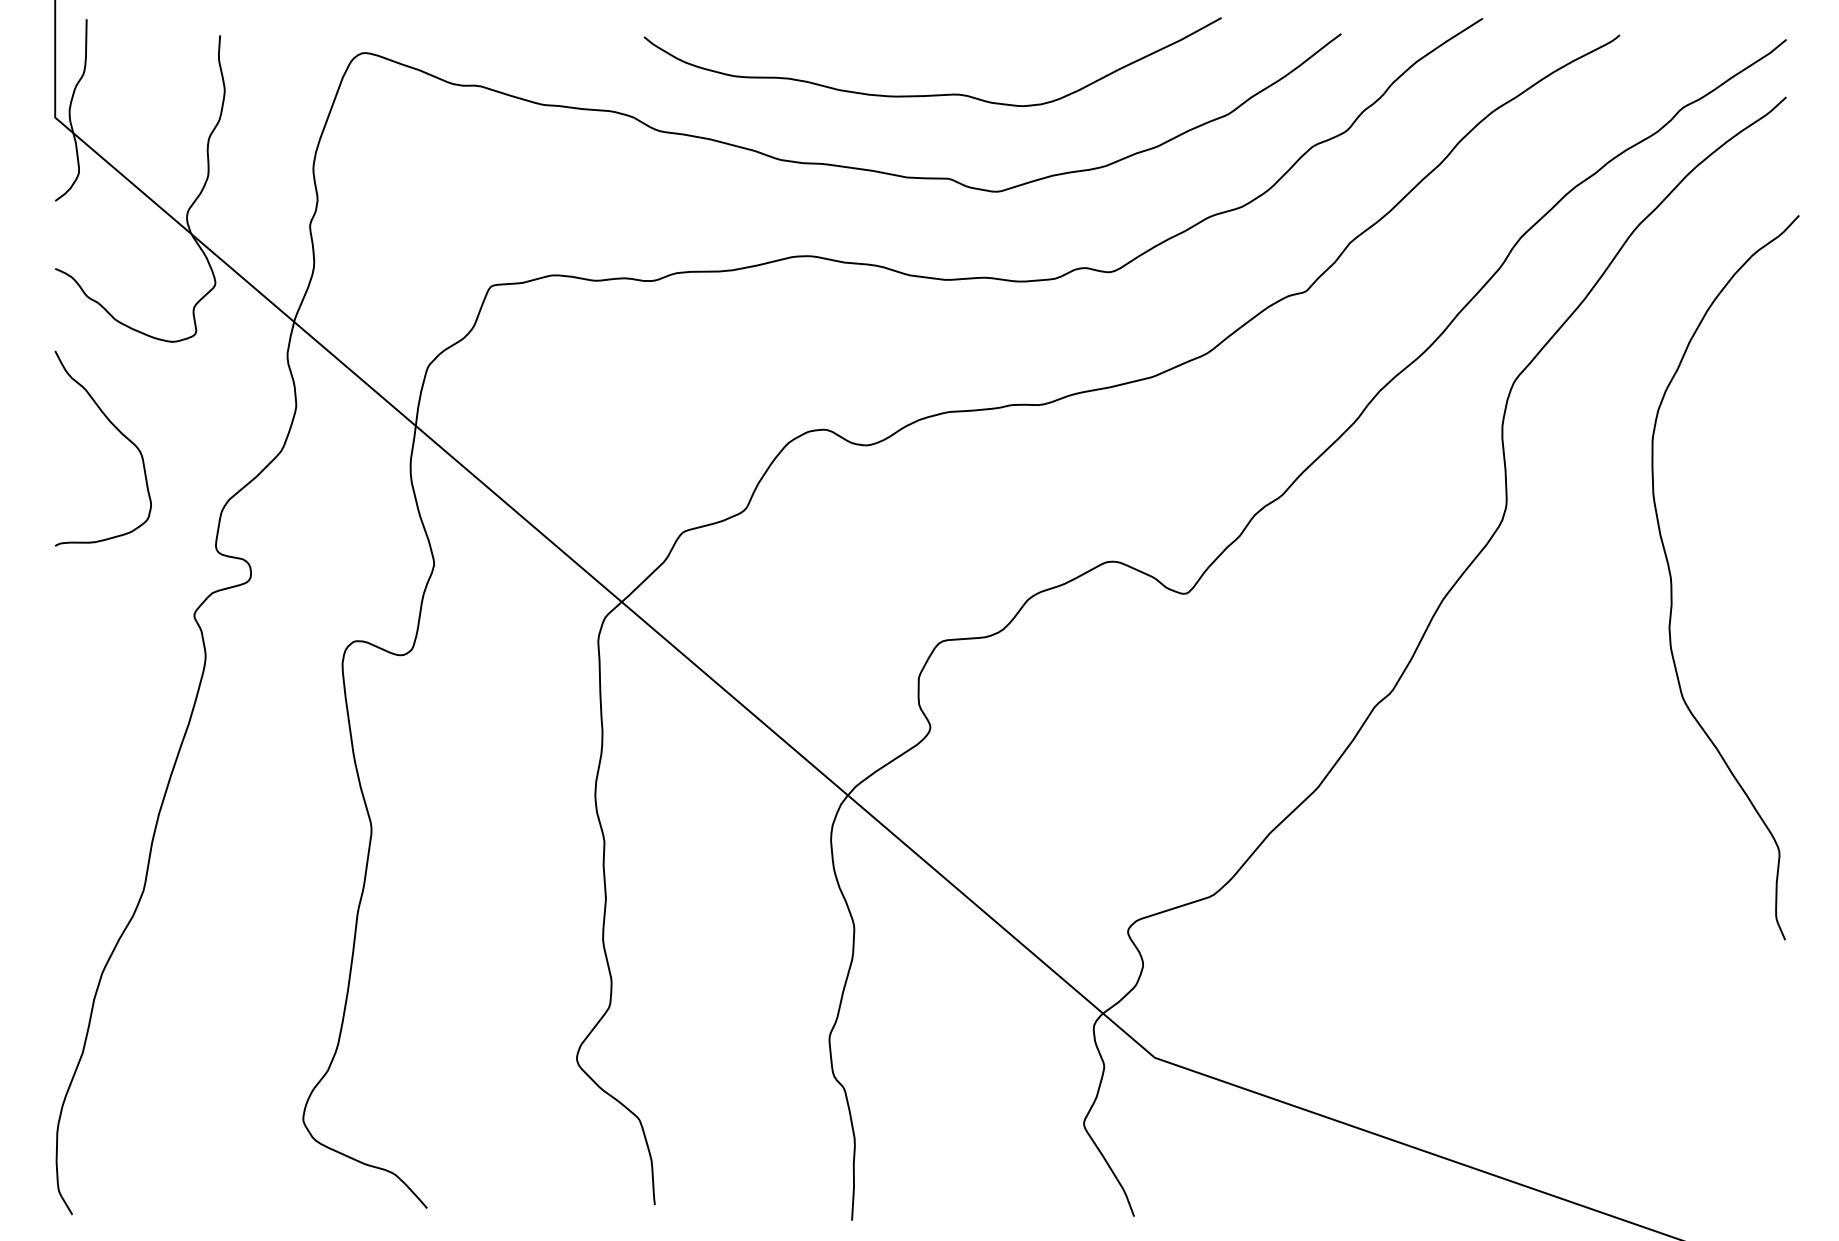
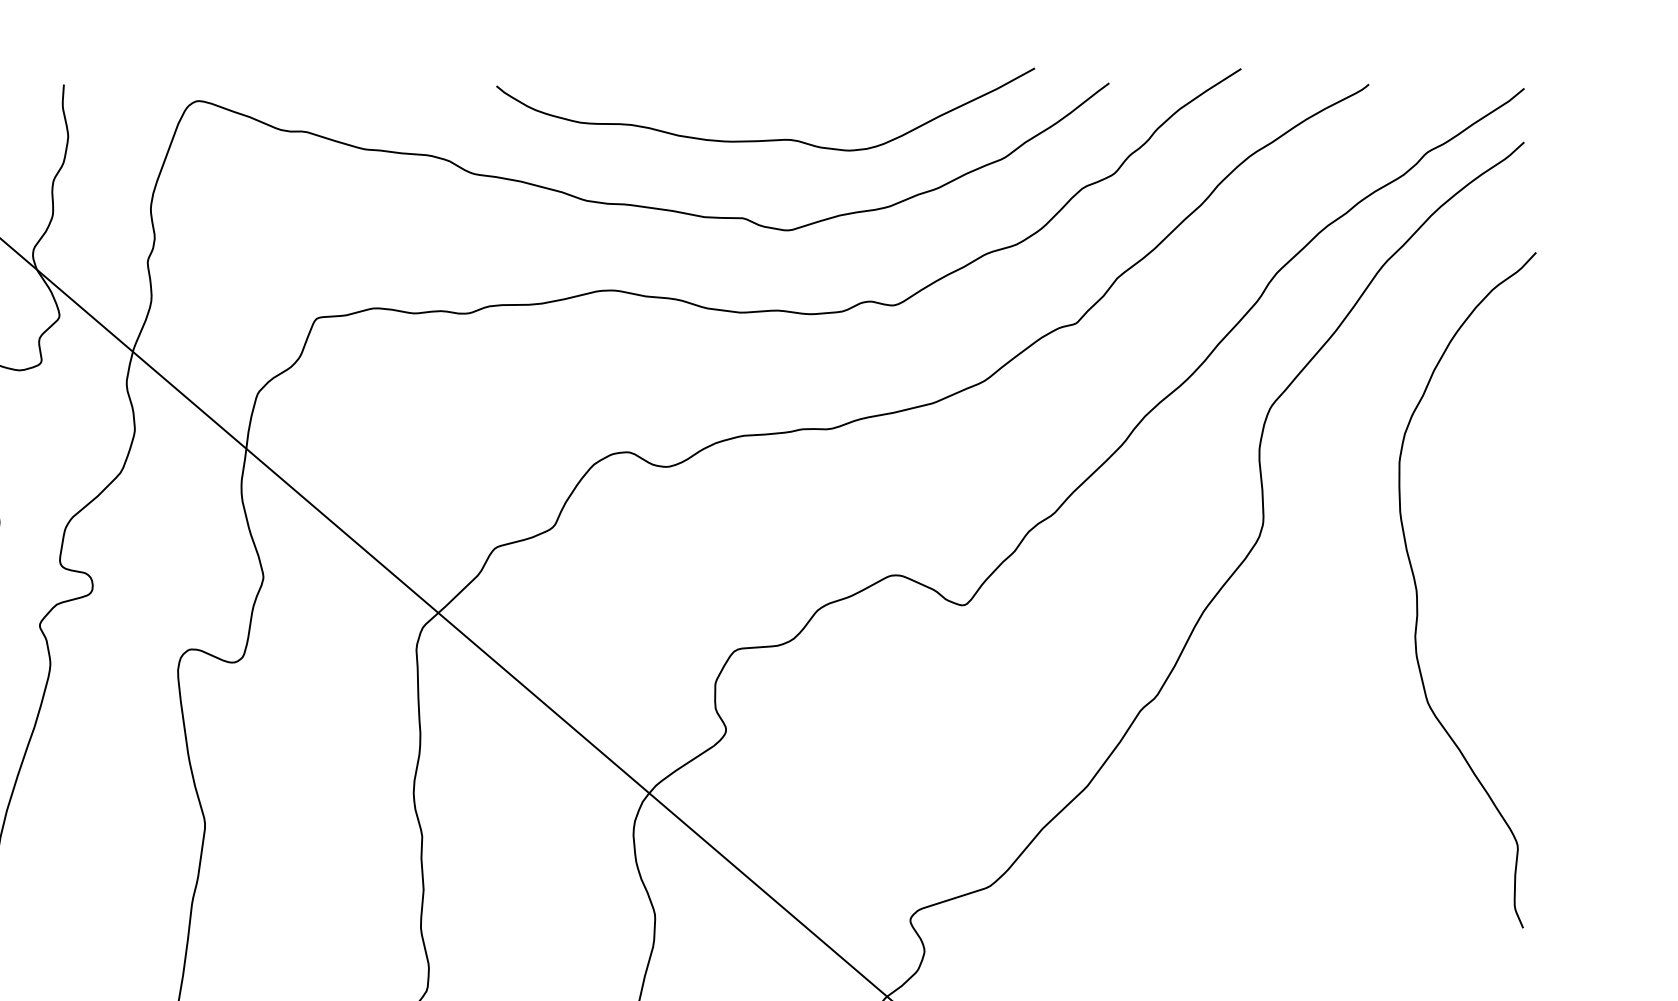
curve: (932, 94) -> (765, 139), moved

